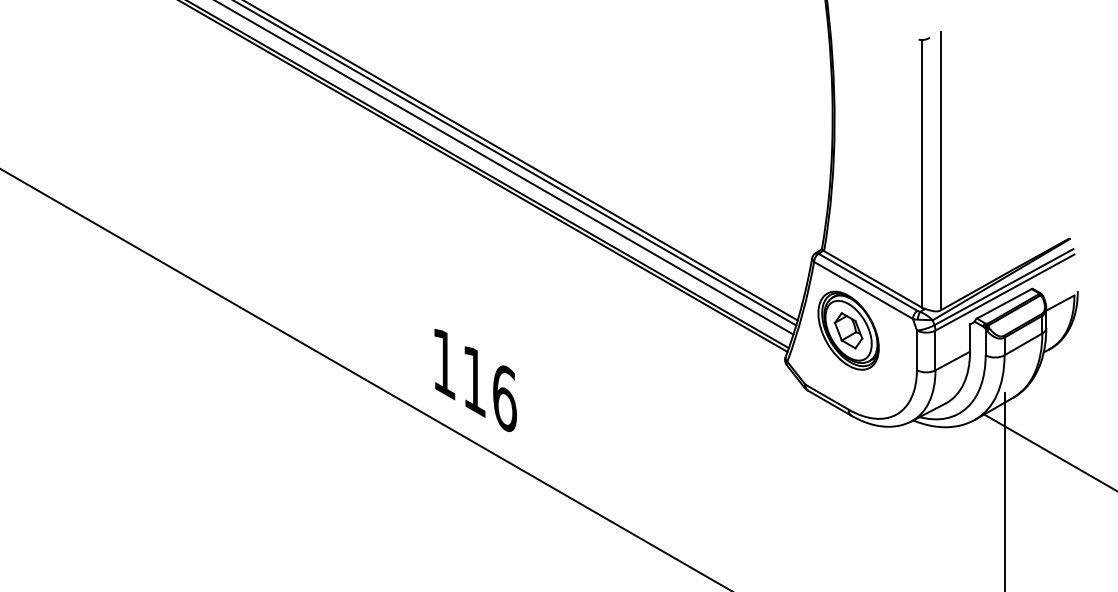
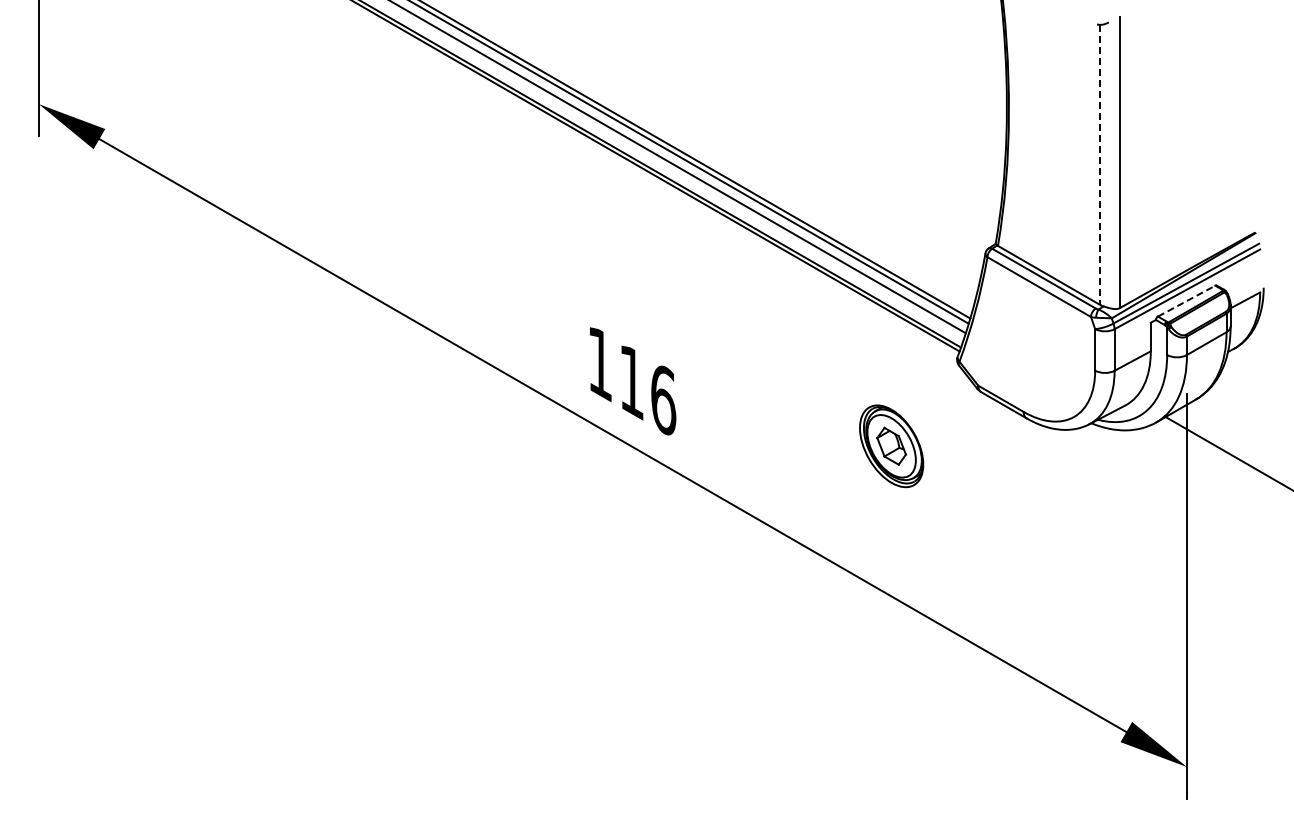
line: (922, 174) -> (1100, 165), solid -> dashed
line: (1004, 304) -> (1186, 301), solid -> dashed
part: (848, 330) -> (891, 446), moved

